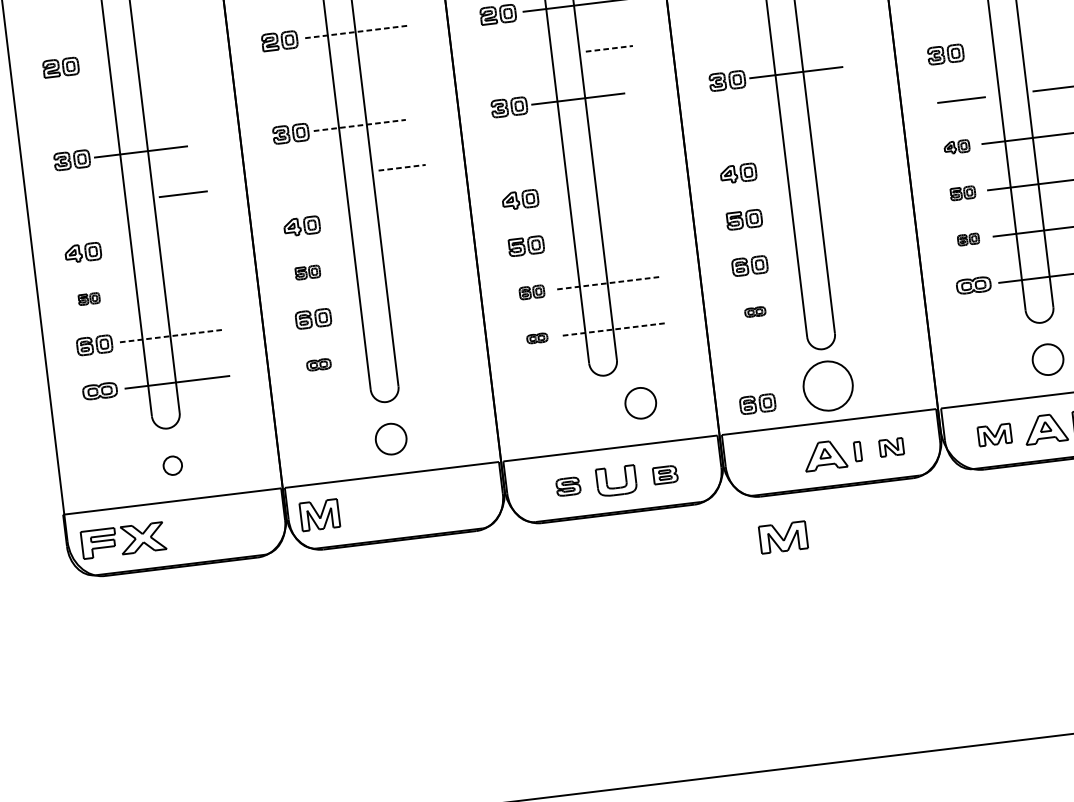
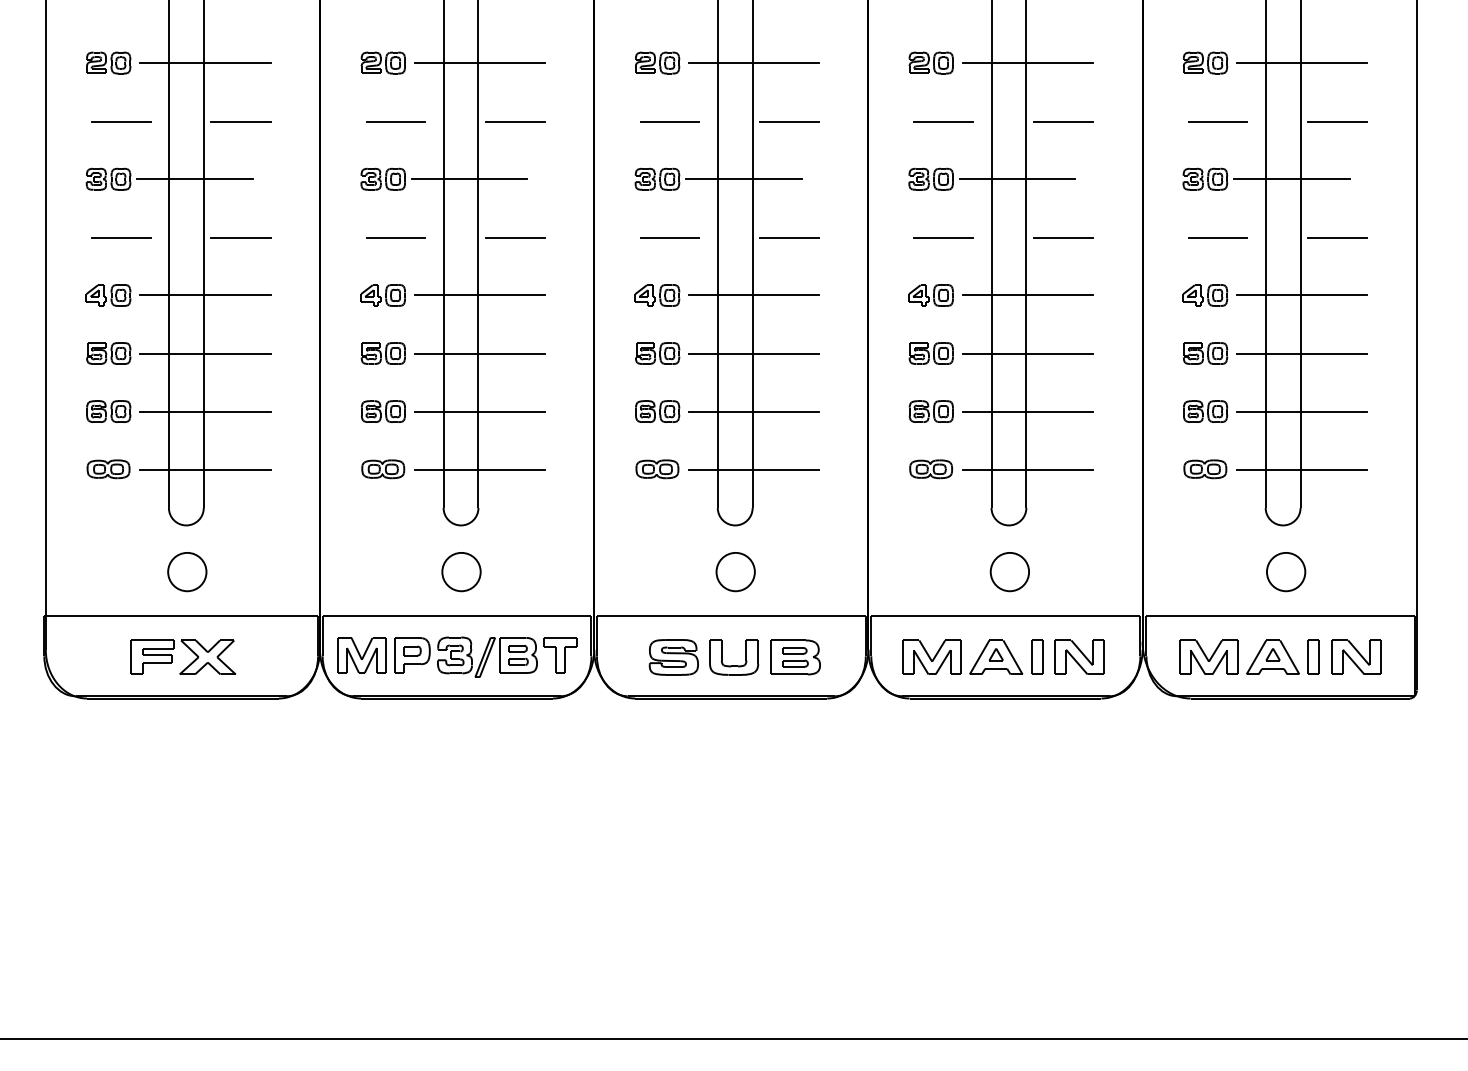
line: (949, 7) -> (1217, 121), added
line: (827, 22) -> (1063, 121), added
line: (357, 32) -> (480, 63), dashed -> solid
line: (731, 33) -> (943, 121), added
line: (1014, 46) -> (1291, 179), added
line: (609, 48) -> (789, 121), dashed -> solid
line: (138, 58) -> (205, 63), added
line: (513, 60) -> (669, 121), added
line: (390, 75) -> (515, 121), added
line: (295, 86) -> (395, 121), added
line: (171, 101) -> (240, 121), added
line: (76, 113) -> (120, 121), added
line: (838, 114) -> (1063, 237), added
line: (359, 125) -> (469, 179), dashed -> solid
line: (742, 126) -> (943, 237), added
line: (620, 141) -> (789, 237), added
part: (957, 147) -> (1205, 295), size x1.43
line: (524, 152) -> (669, 237), added
line: (816, 164) -> (1028, 295), added
line: (401, 167) -> (515, 237), dashed -> solid
line: (306, 179) -> (395, 237), added
line: (597, 190) -> (754, 295), added
part: (962, 193) -> (1205, 353), size x1.43
line: (88, 205) -> (121, 237), added
line: (821, 210) -> (1028, 353), added
line: (379, 217) -> (480, 295), added
line: (603, 236) -> (754, 353), added
part: (968, 239) -> (1205, 411), size x1.67
line: (160, 243) -> (205, 295), added
line: (827, 256) -> (1028, 411), added
line: (385, 263) -> (480, 353), added
part: (307, 272) -> (382, 353), size x1.43
line: (609, 283) -> (754, 411), dashed -> solid
line: (166, 289) -> (205, 353), added
part: (531, 292) -> (657, 411), size x1.43
part: (88, 299) -> (108, 353), size x1.67
line: (832, 302) -> (1028, 469), added
line: (390, 309) -> (480, 411), added
part: (754, 312) -> (930, 469), size x1.67
line: (614, 329) -> (754, 469), dashed -> solid
line: (172, 335) -> (206, 411), dashed -> solid
part: (537, 338) -> (657, 469), size x1.67
line: (396, 355) -> (480, 469), added
part: (319, 364) -> (383, 469), size x1.43
part: (827, 386) -> (1009, 572), size x0.62
part: (640, 403) -> (735, 572), moved
part: (757, 404) -> (919, 583), removed
part: (994, 434) -> (1208, 656), size x1.43
part: (891, 446) -> (1079, 656), size x1.67
part: (858, 450) -> (1037, 656), size x1.43
part: (172, 465) -> (187, 572), size x1.67
part: (665, 475) -> (795, 657), size x1.67
part: (568, 486) -> (673, 657), size x1.67
part: (418, 504) -> (485, 656), added
part: (127, 533) -> (189, 649), moved
part: (782, 536) -> (931, 656), moved

